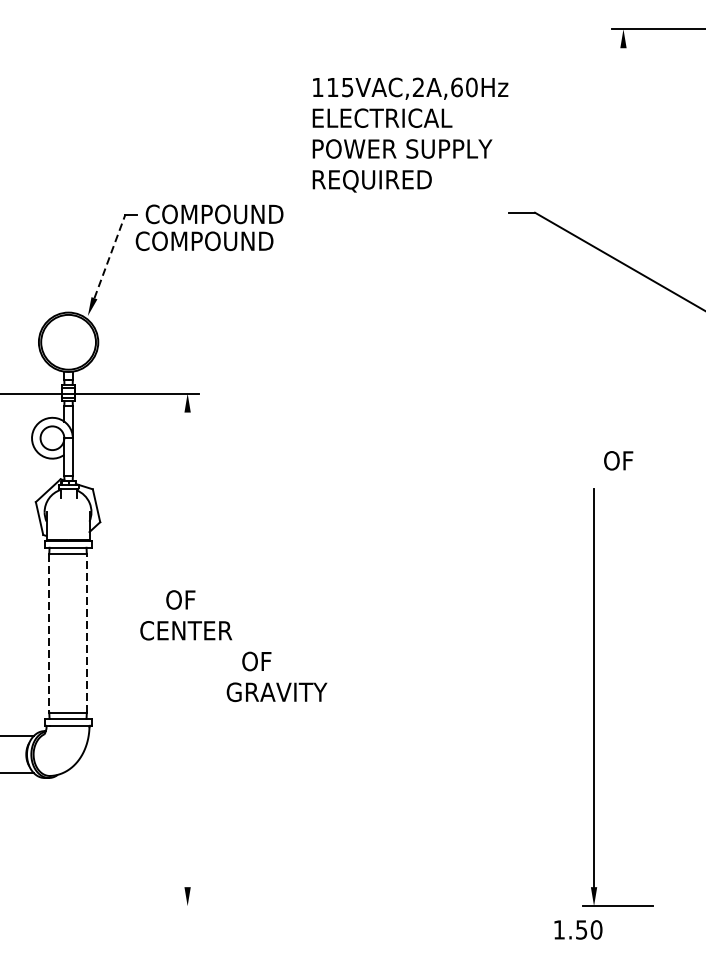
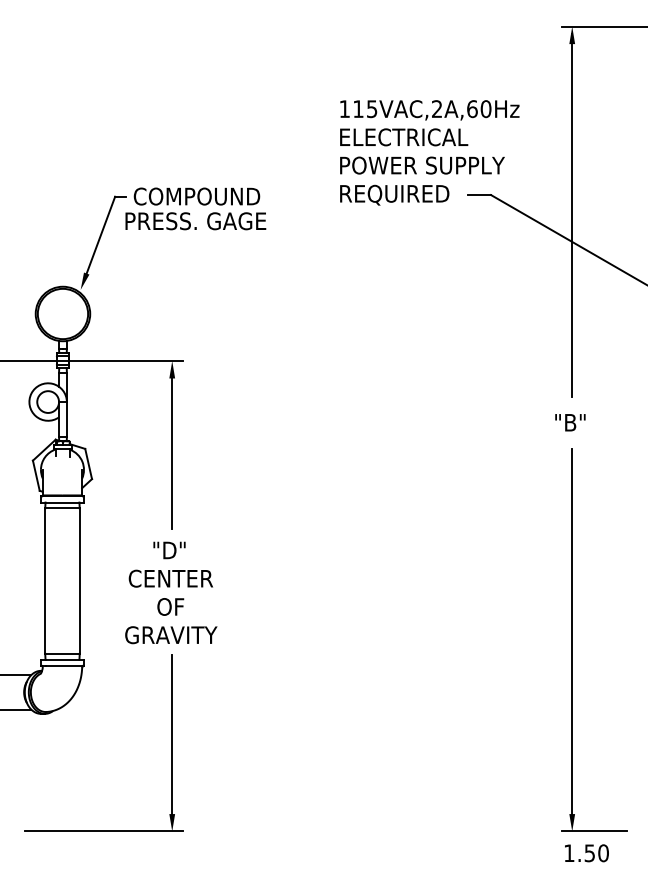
text: (410, 134) -> (429, 152), moved
line: (623, 234) -> (572, 215), added
text: (212, 241) -> (195, 221), COMPOUND -> PRESS. GAGE
line: (109, 256) -> (100, 235), dashed -> solid
text: (620, 460) -> (569, 422), OF -> "B"
line: (187, 494) -> (172, 453), added
text: (183, 599) -> (168, 550), OF -> "D"
line: (49, 633) -> (45, 581), dashed -> solid
line: (86, 633) -> (79, 581), dashed -> solid
text: (256, 661) -> (170, 606), moved
text: (277, 692) -> (171, 635), moved
part: (594, 696) -> (572, 639), moved
line: (187, 800) -> (172, 734), added
line: (112, 906) -> (103, 831), added
text: (578, 930) -> (586, 853), moved

